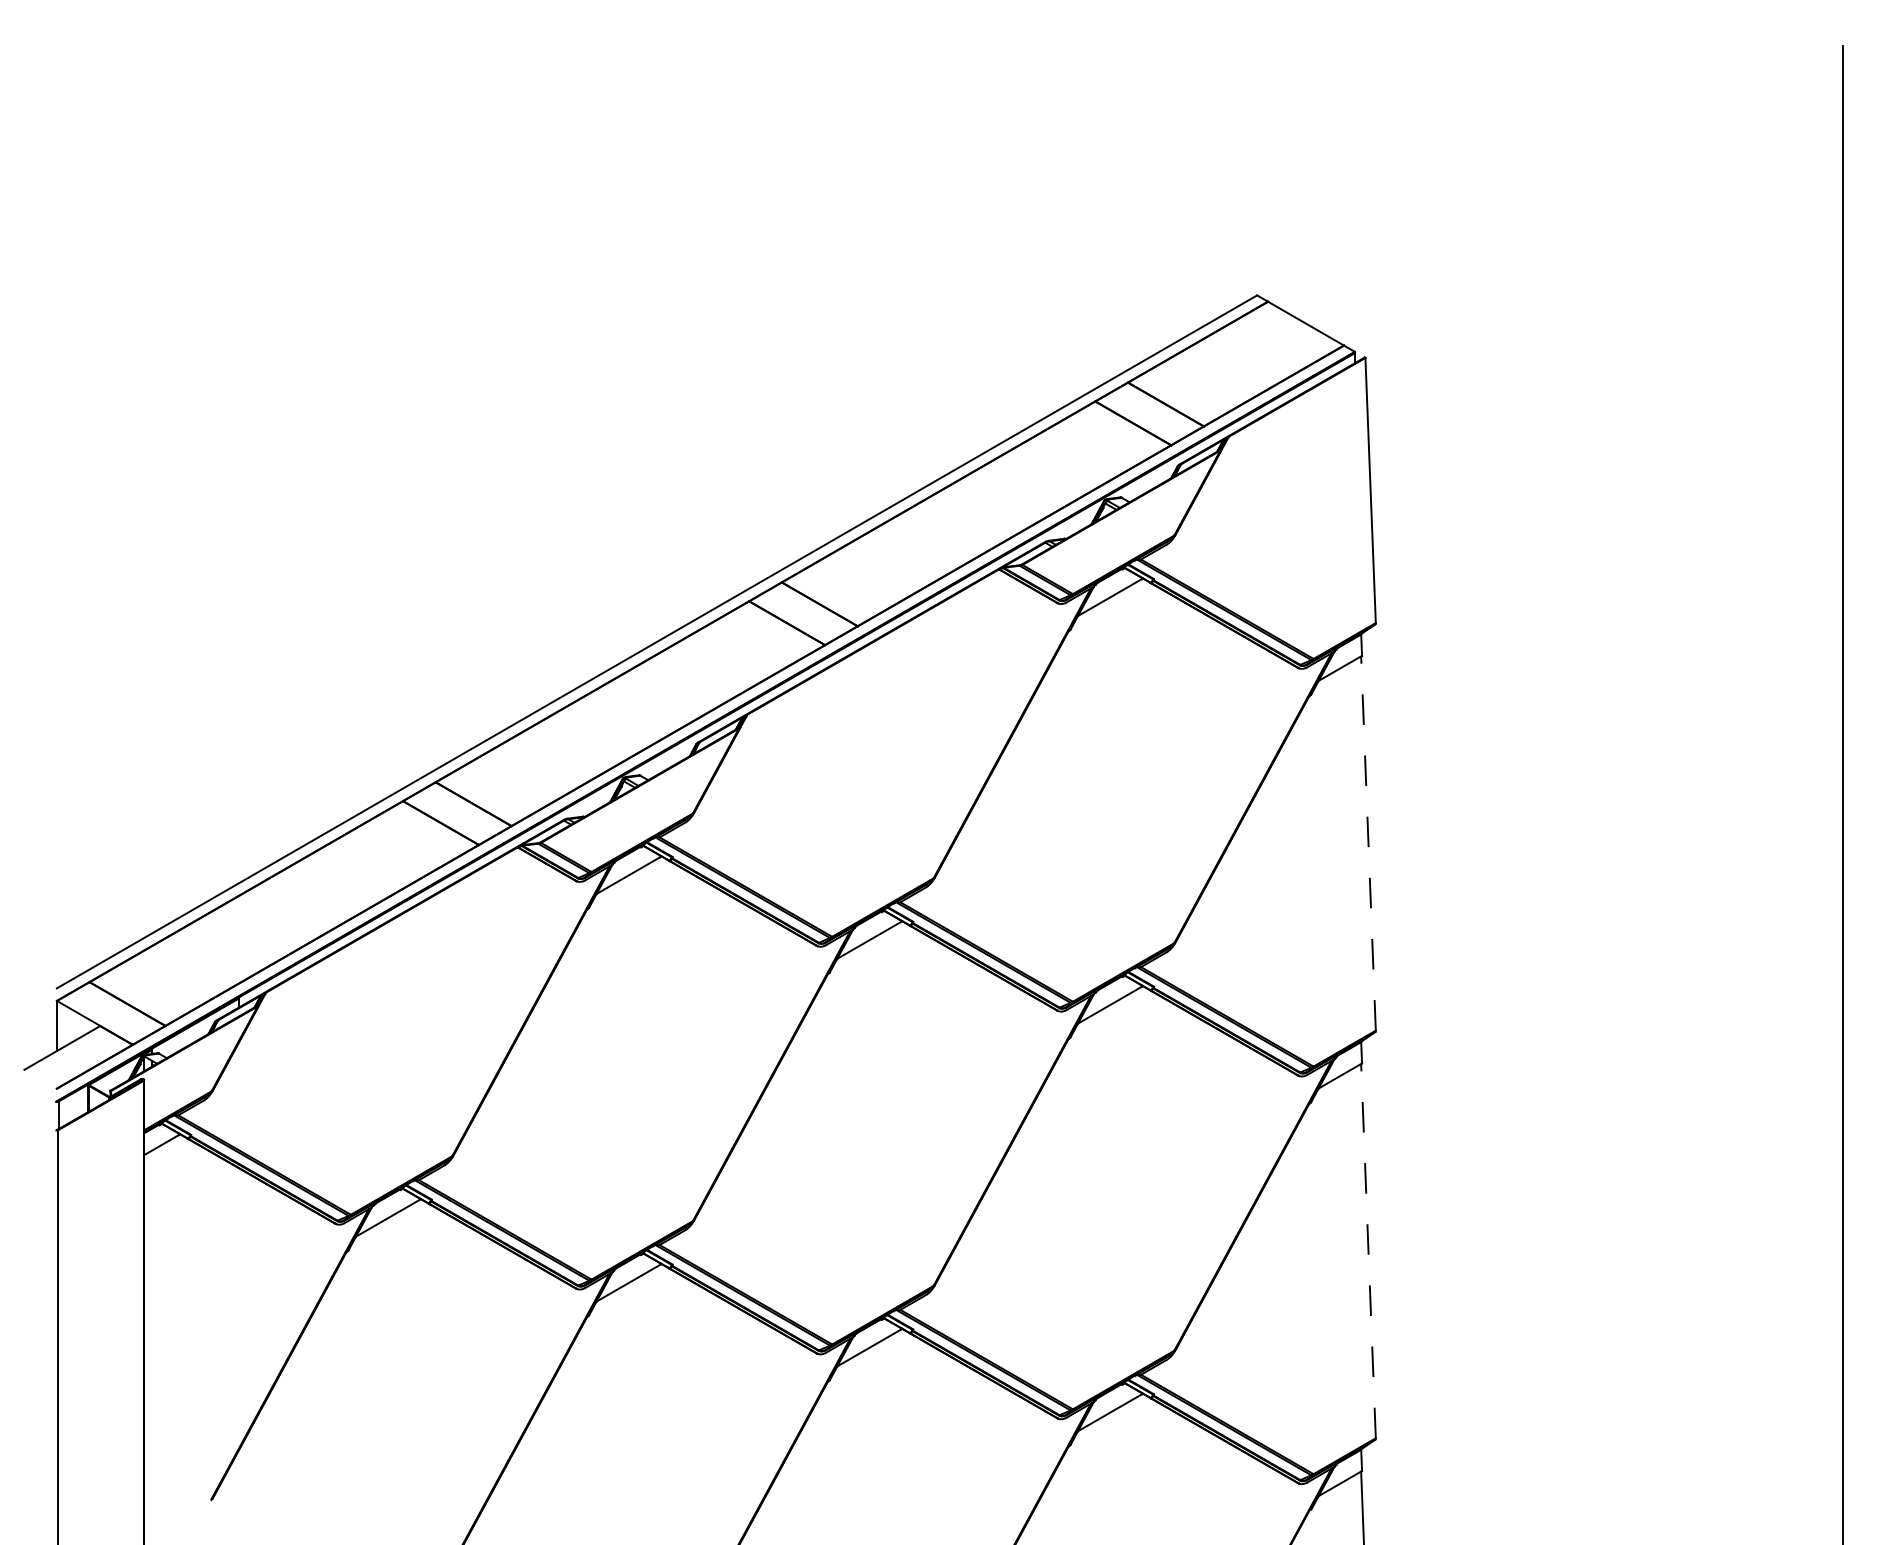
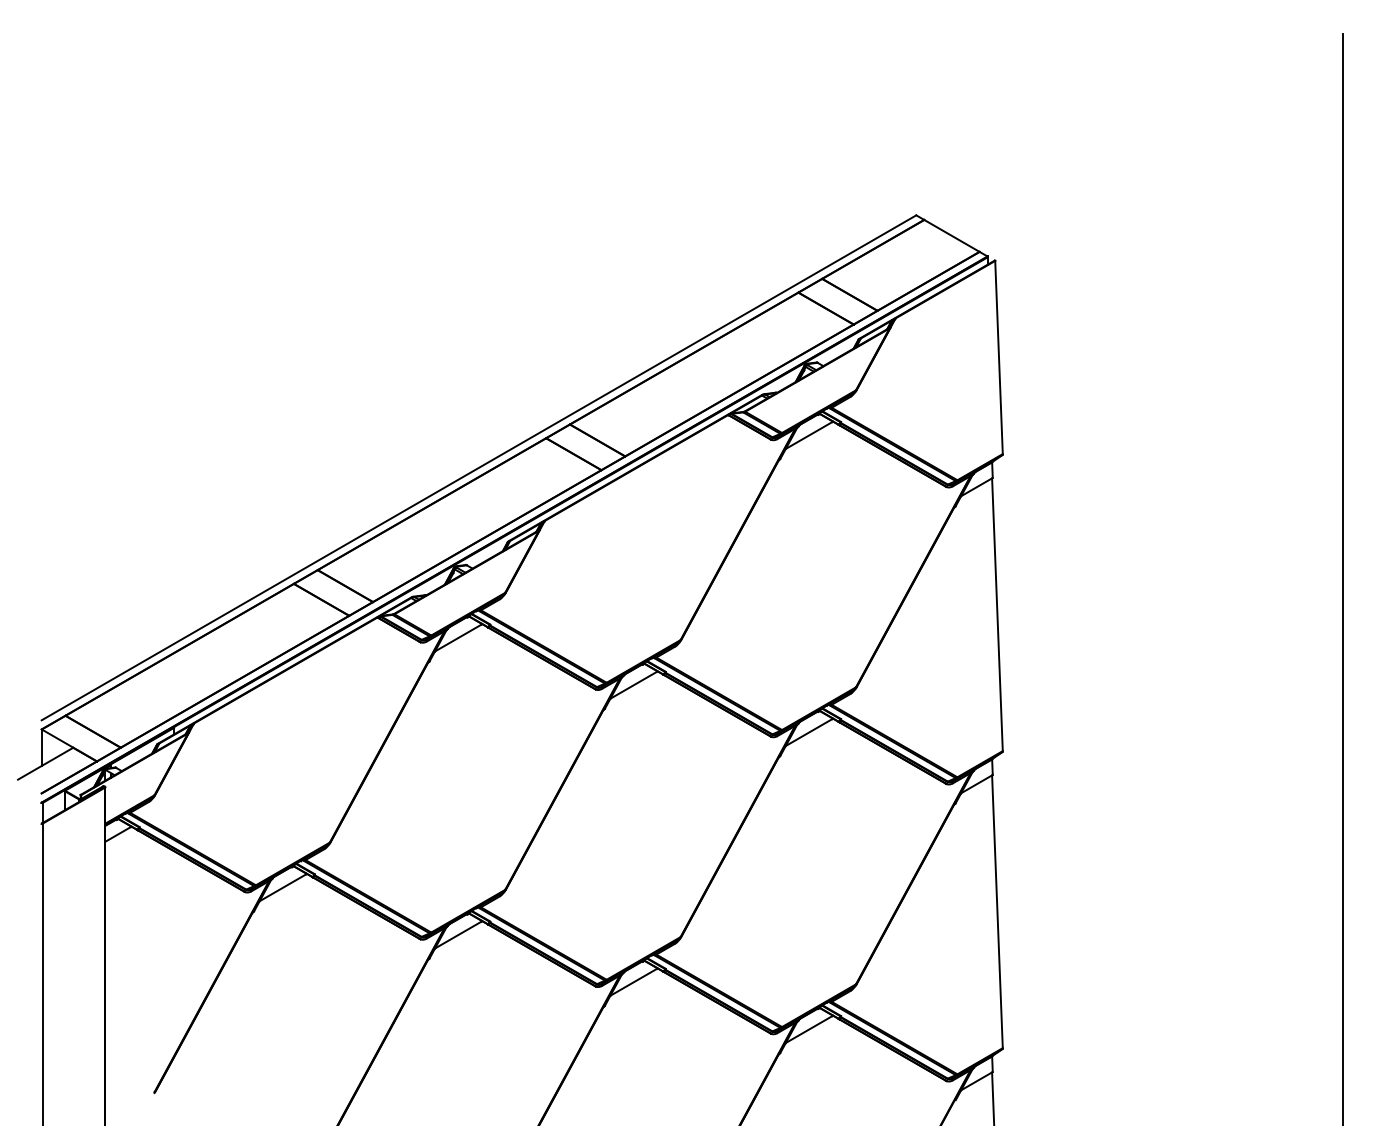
line: (1368, 843) -> (997, 614), dashed -> solid
line: (1368, 1250) -> (997, 911), dashed -> solid

